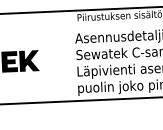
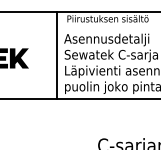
line: (68, 56) -> (57, 55), added

